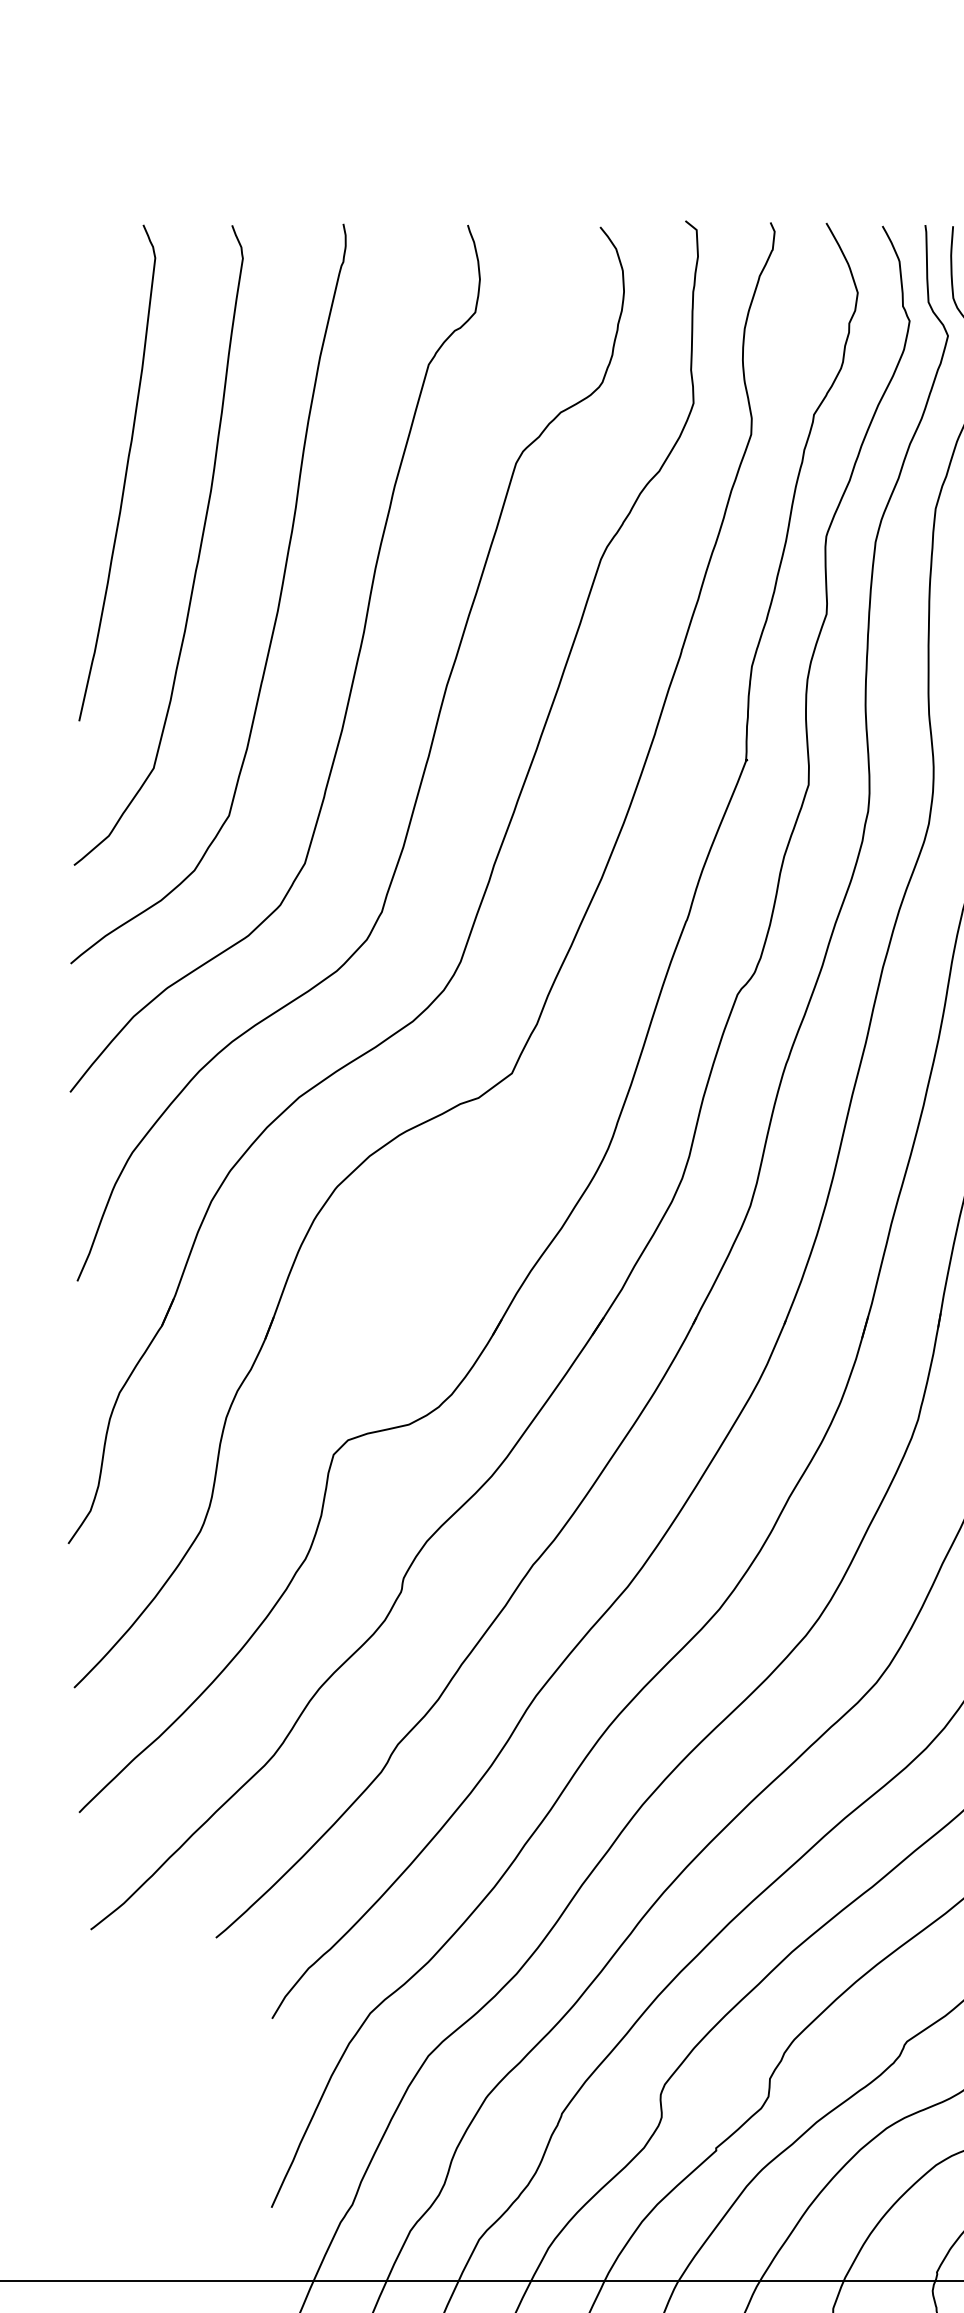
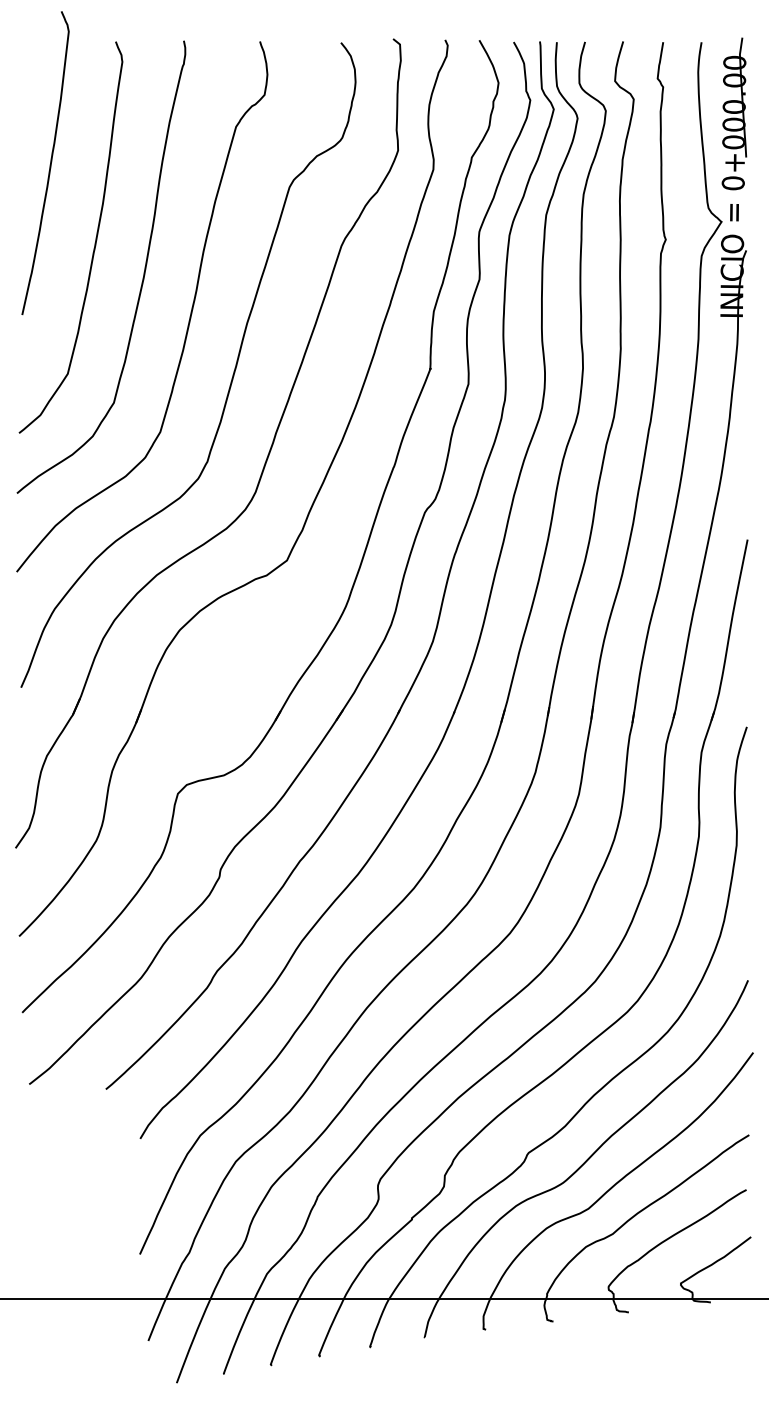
curve: (123, 475) -> (49, 164), moved

